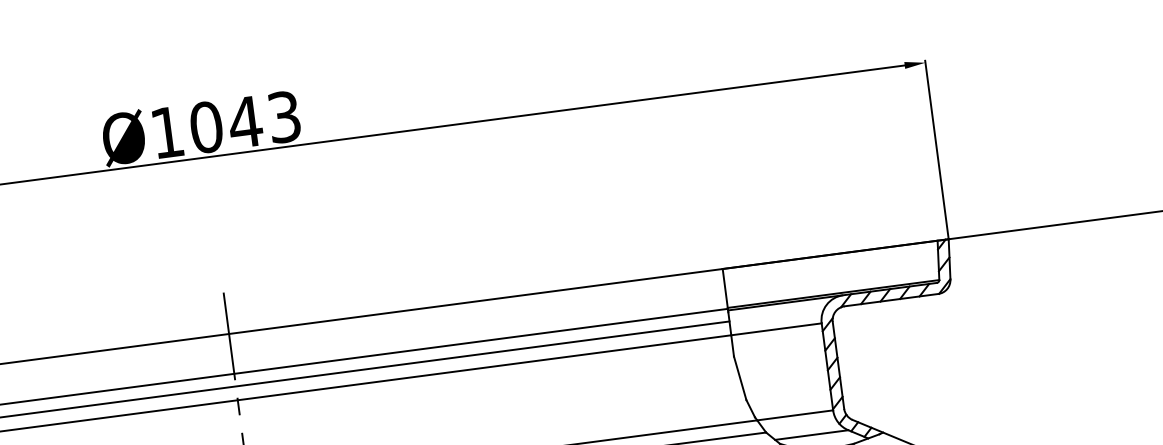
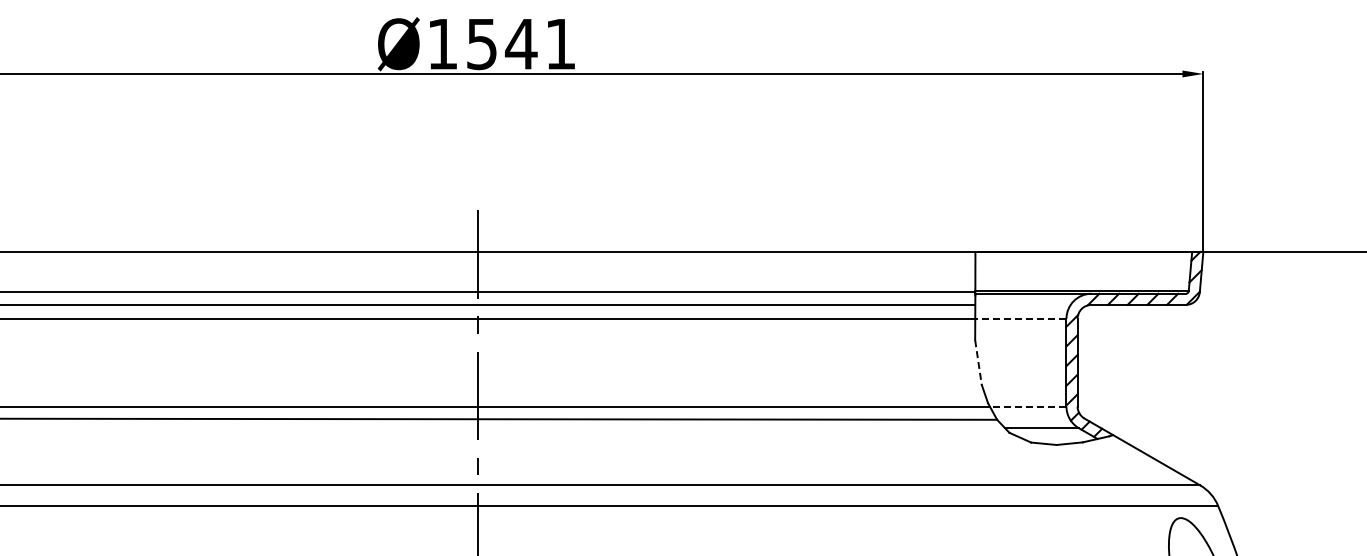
text: (244, 122) -> (520, 44), Ø1043 -> Ø1541
line: (776, 329) -> (1020, 318), solid -> dashed
line: (740, 378) -> (978, 362), solid -> dashed
line: (794, 415) -> (1027, 406), solid -> dashed

